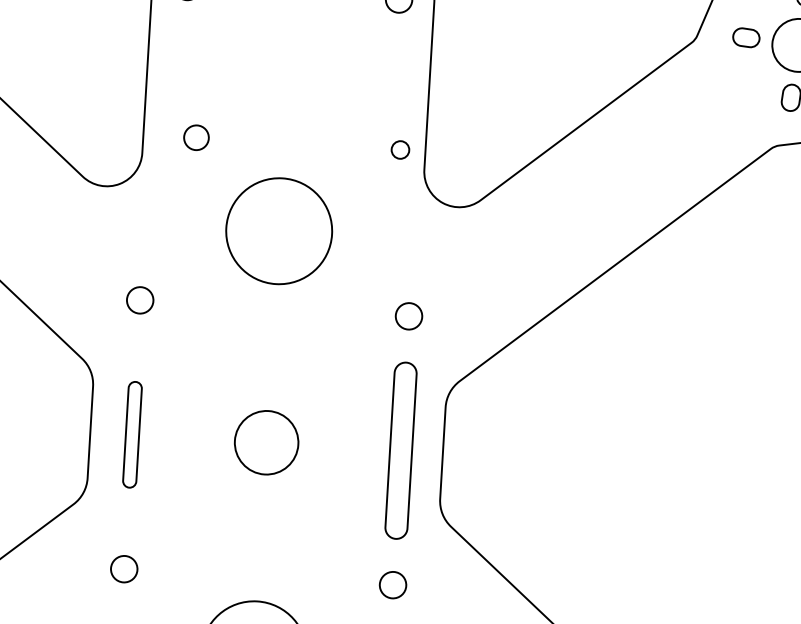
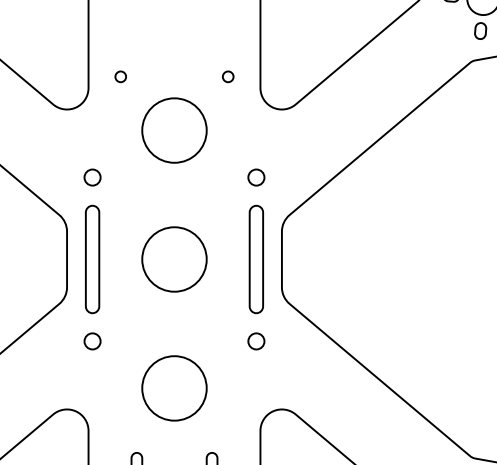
circle: (195, 137) -> (120, 76), size x0.71
circle: (400, 149) -> (228, 76), moved
part: (132, 434) -> (92, 259), size x1.67
circle: (266, 442) -> (174, 259), size x1.67

